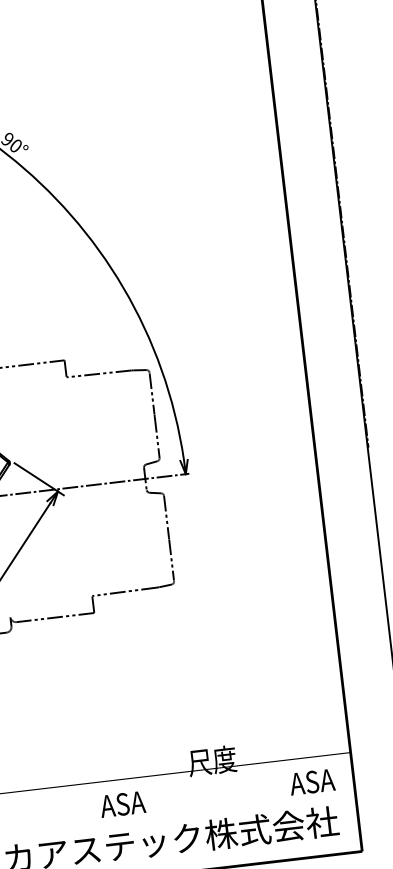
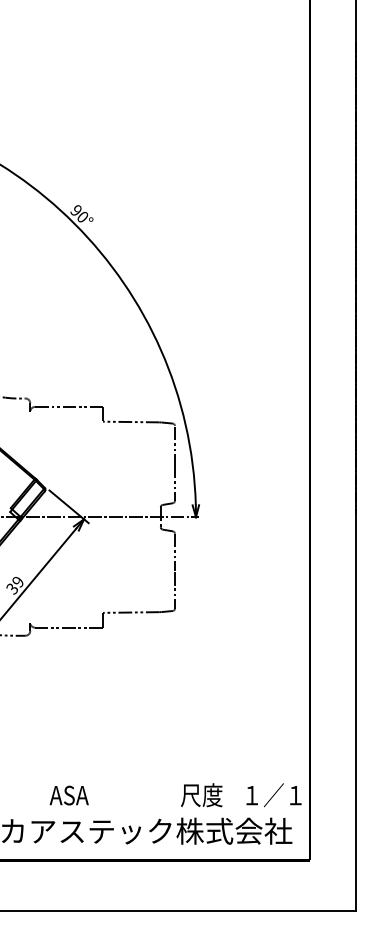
text: (212, 761) -> (201, 795), moved
text: (311, 782) -> (273, 795), ASA -> １／１
text: (121, 804) -> (68, 795), moved

